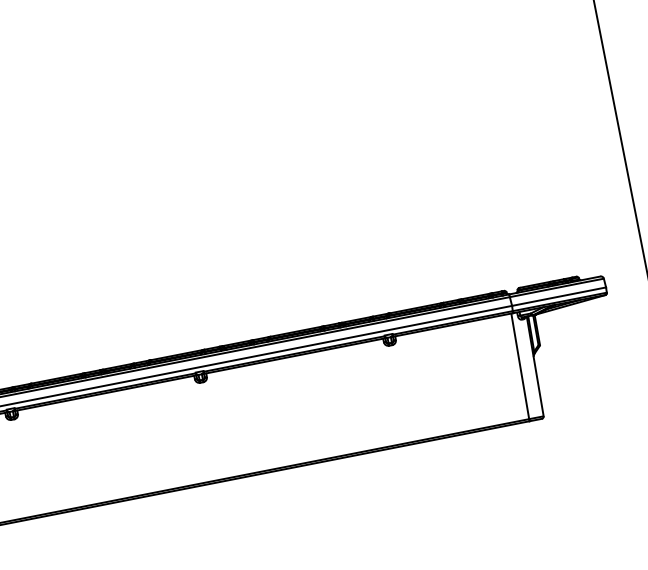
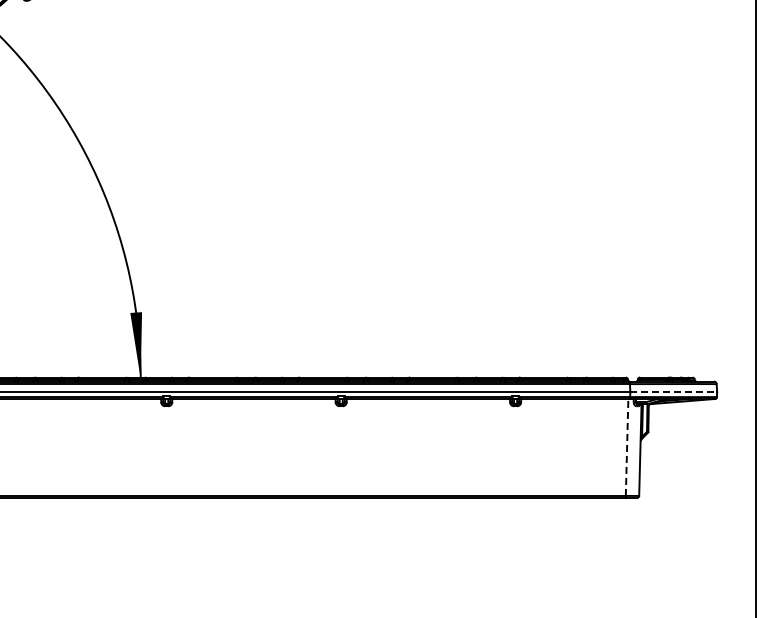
line: (559, 296) -> (674, 392), solid -> dashed
line: (520, 365) -> (627, 446), solid -> dashed

